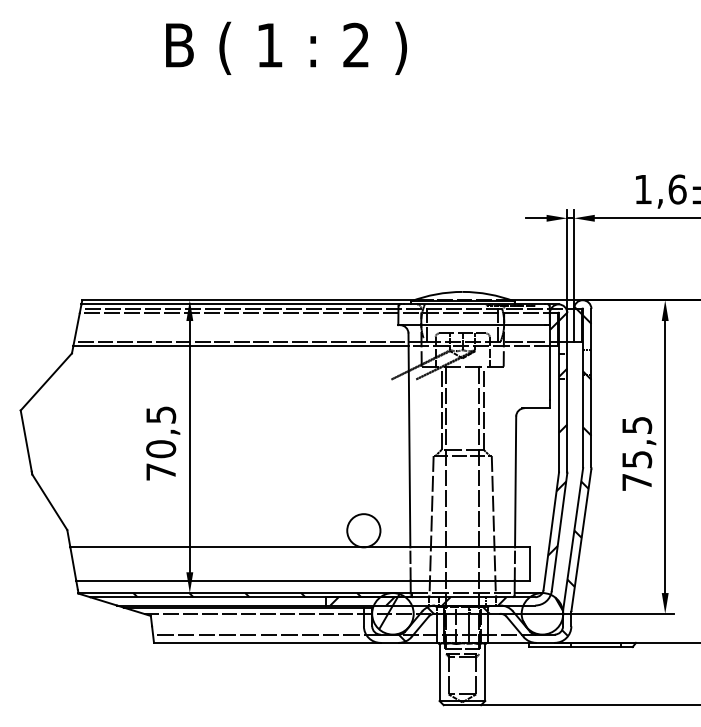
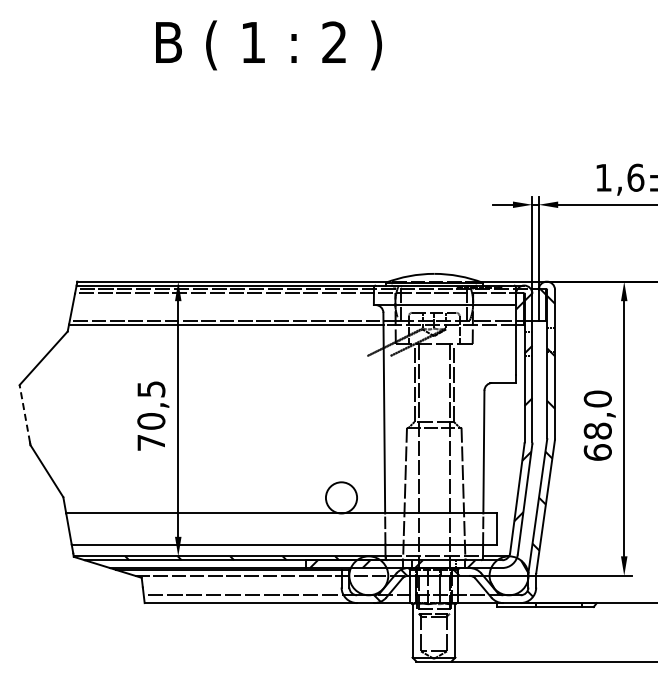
line: (25, 440) -> (24, 413), solid -> dashed
text: (636, 453) -> (597, 425), 75,5 -> 68,0
hatch: (388, 611) -> (364, 573), removed

